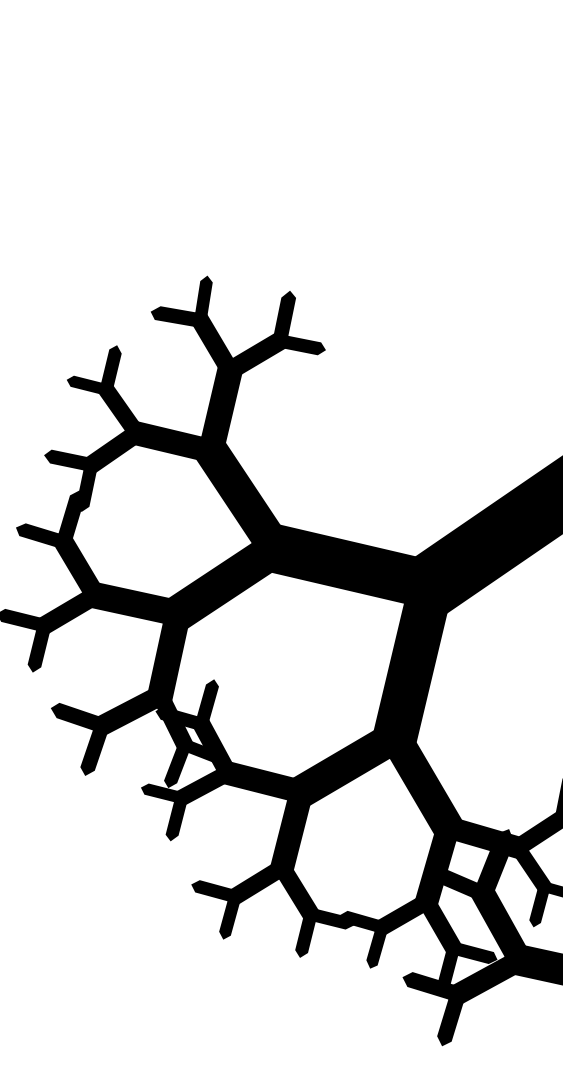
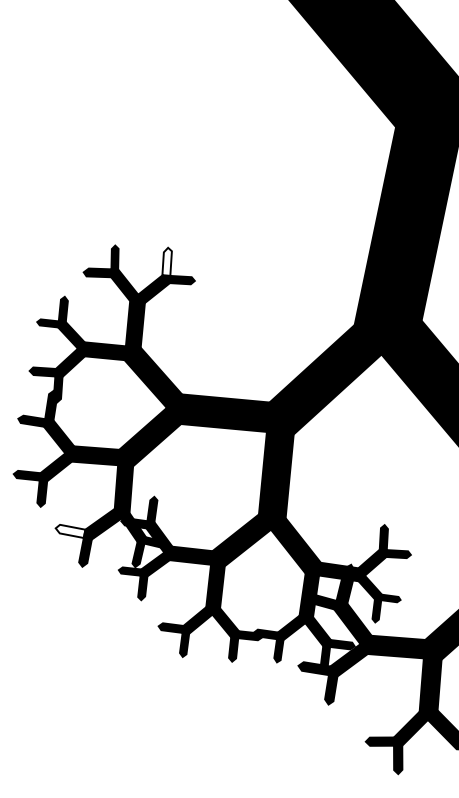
fill: (284, 313) -> (166, 261), removed
fill: (74, 716) -> (70, 531), removed

